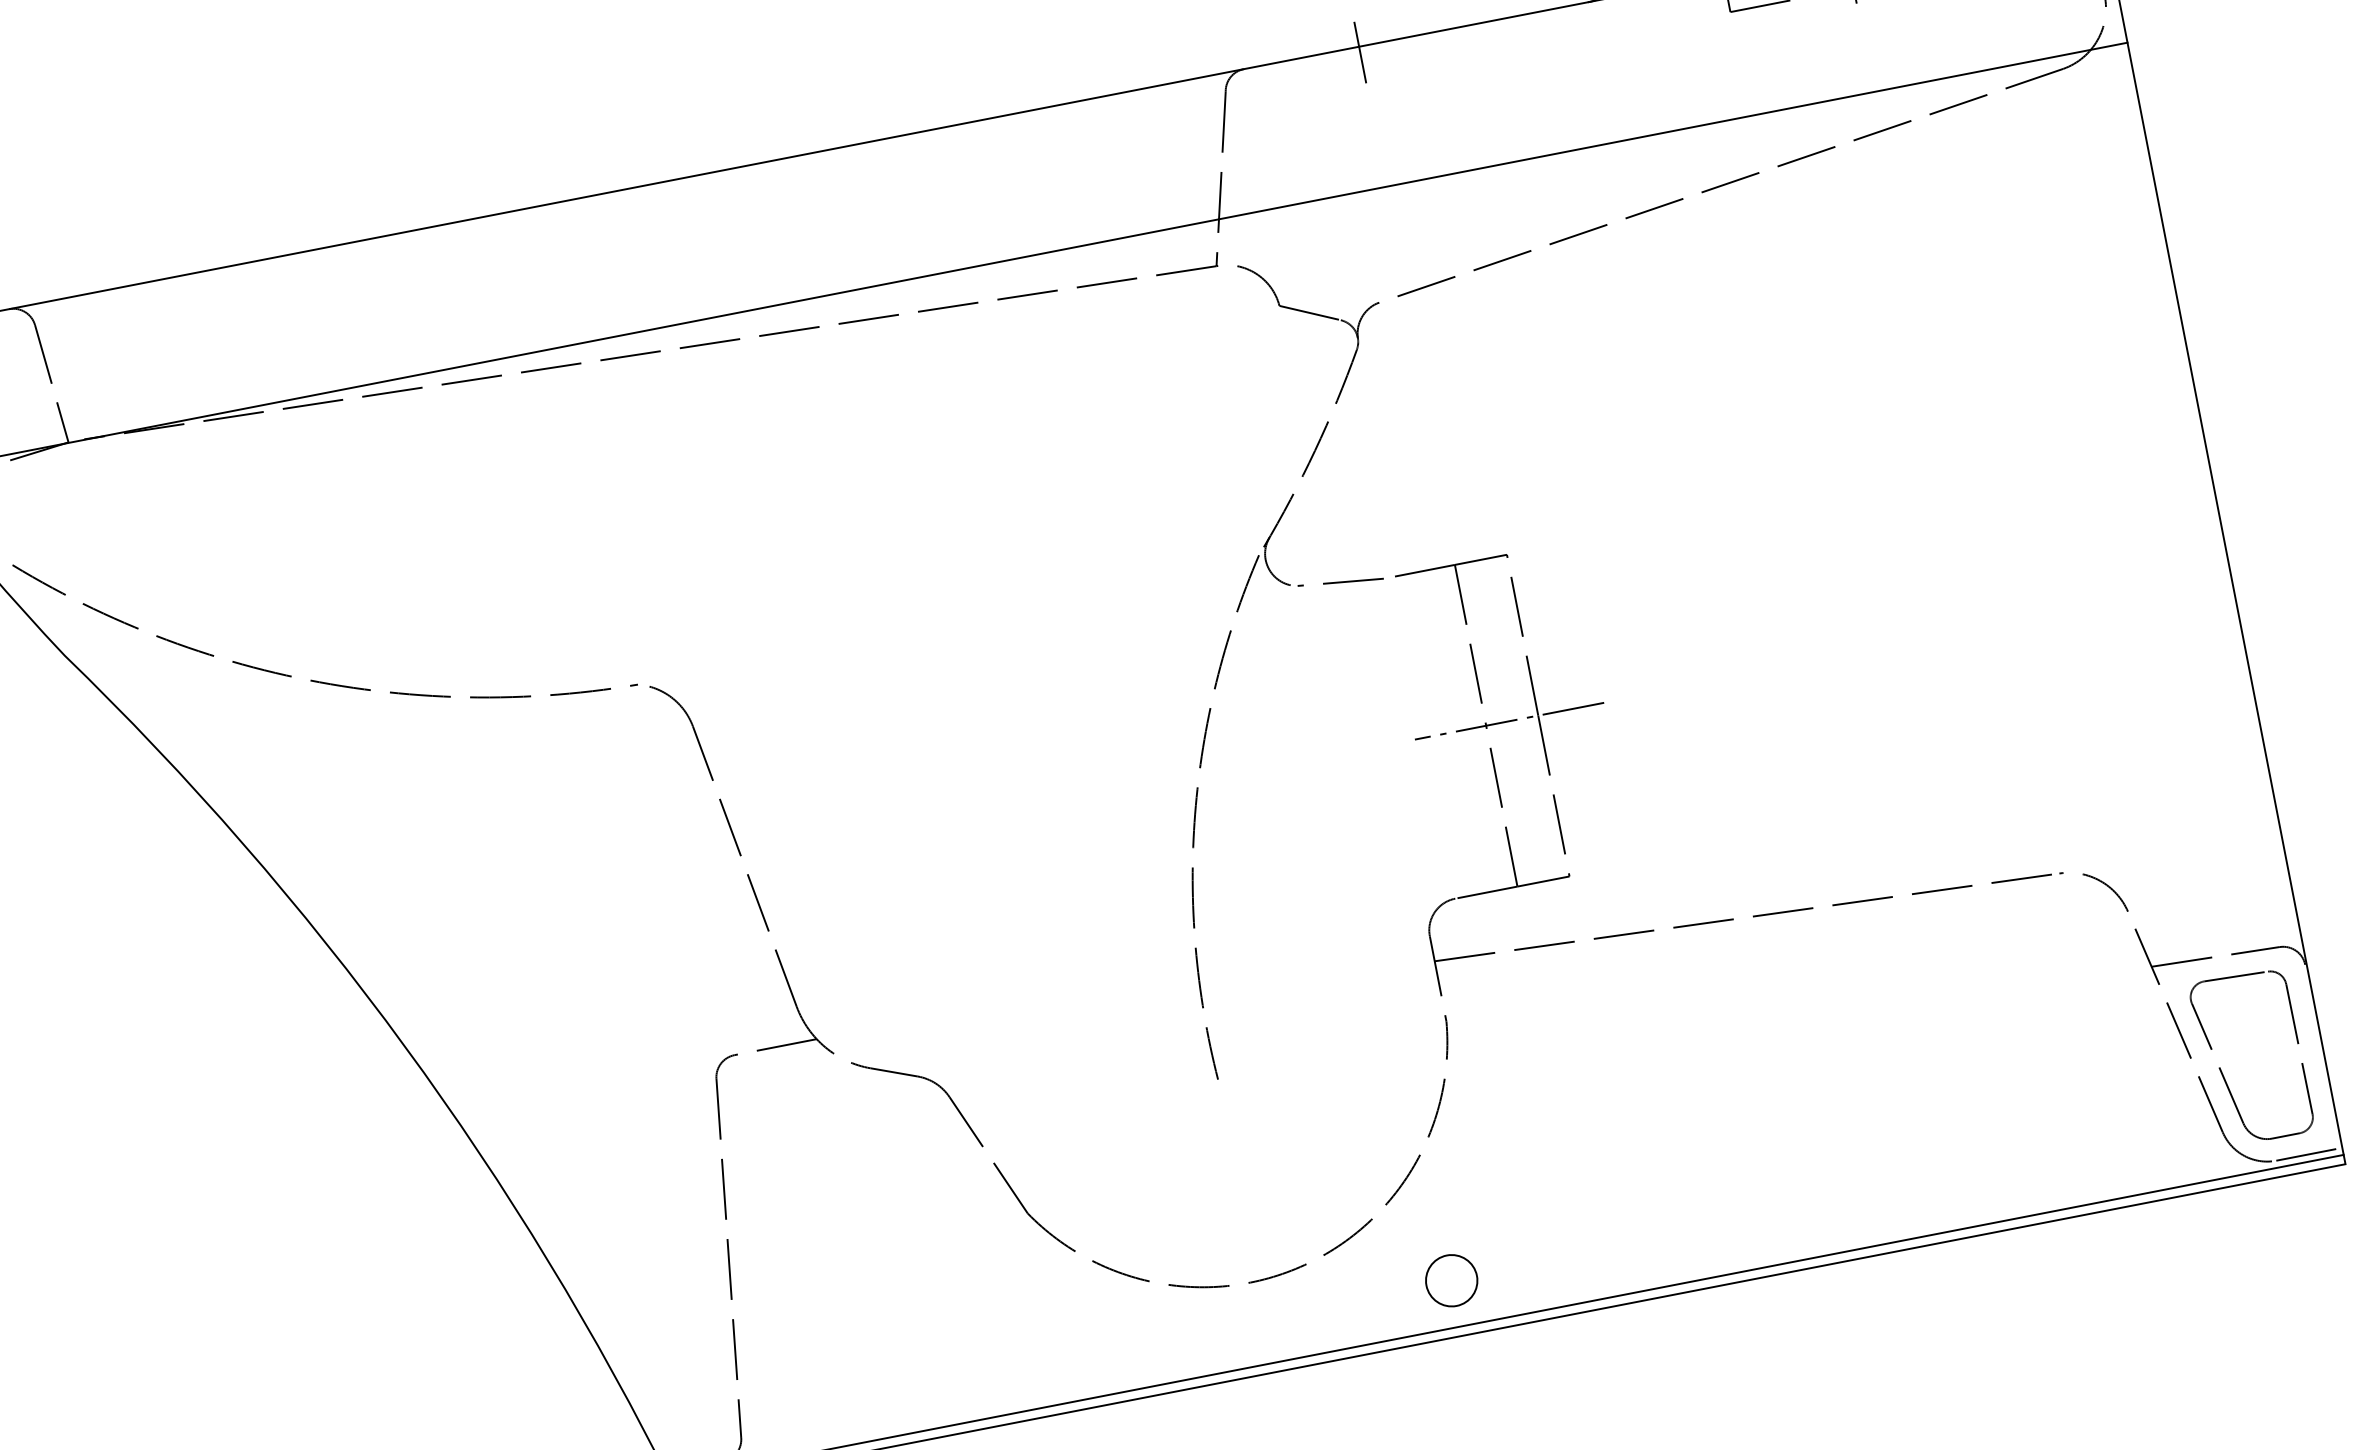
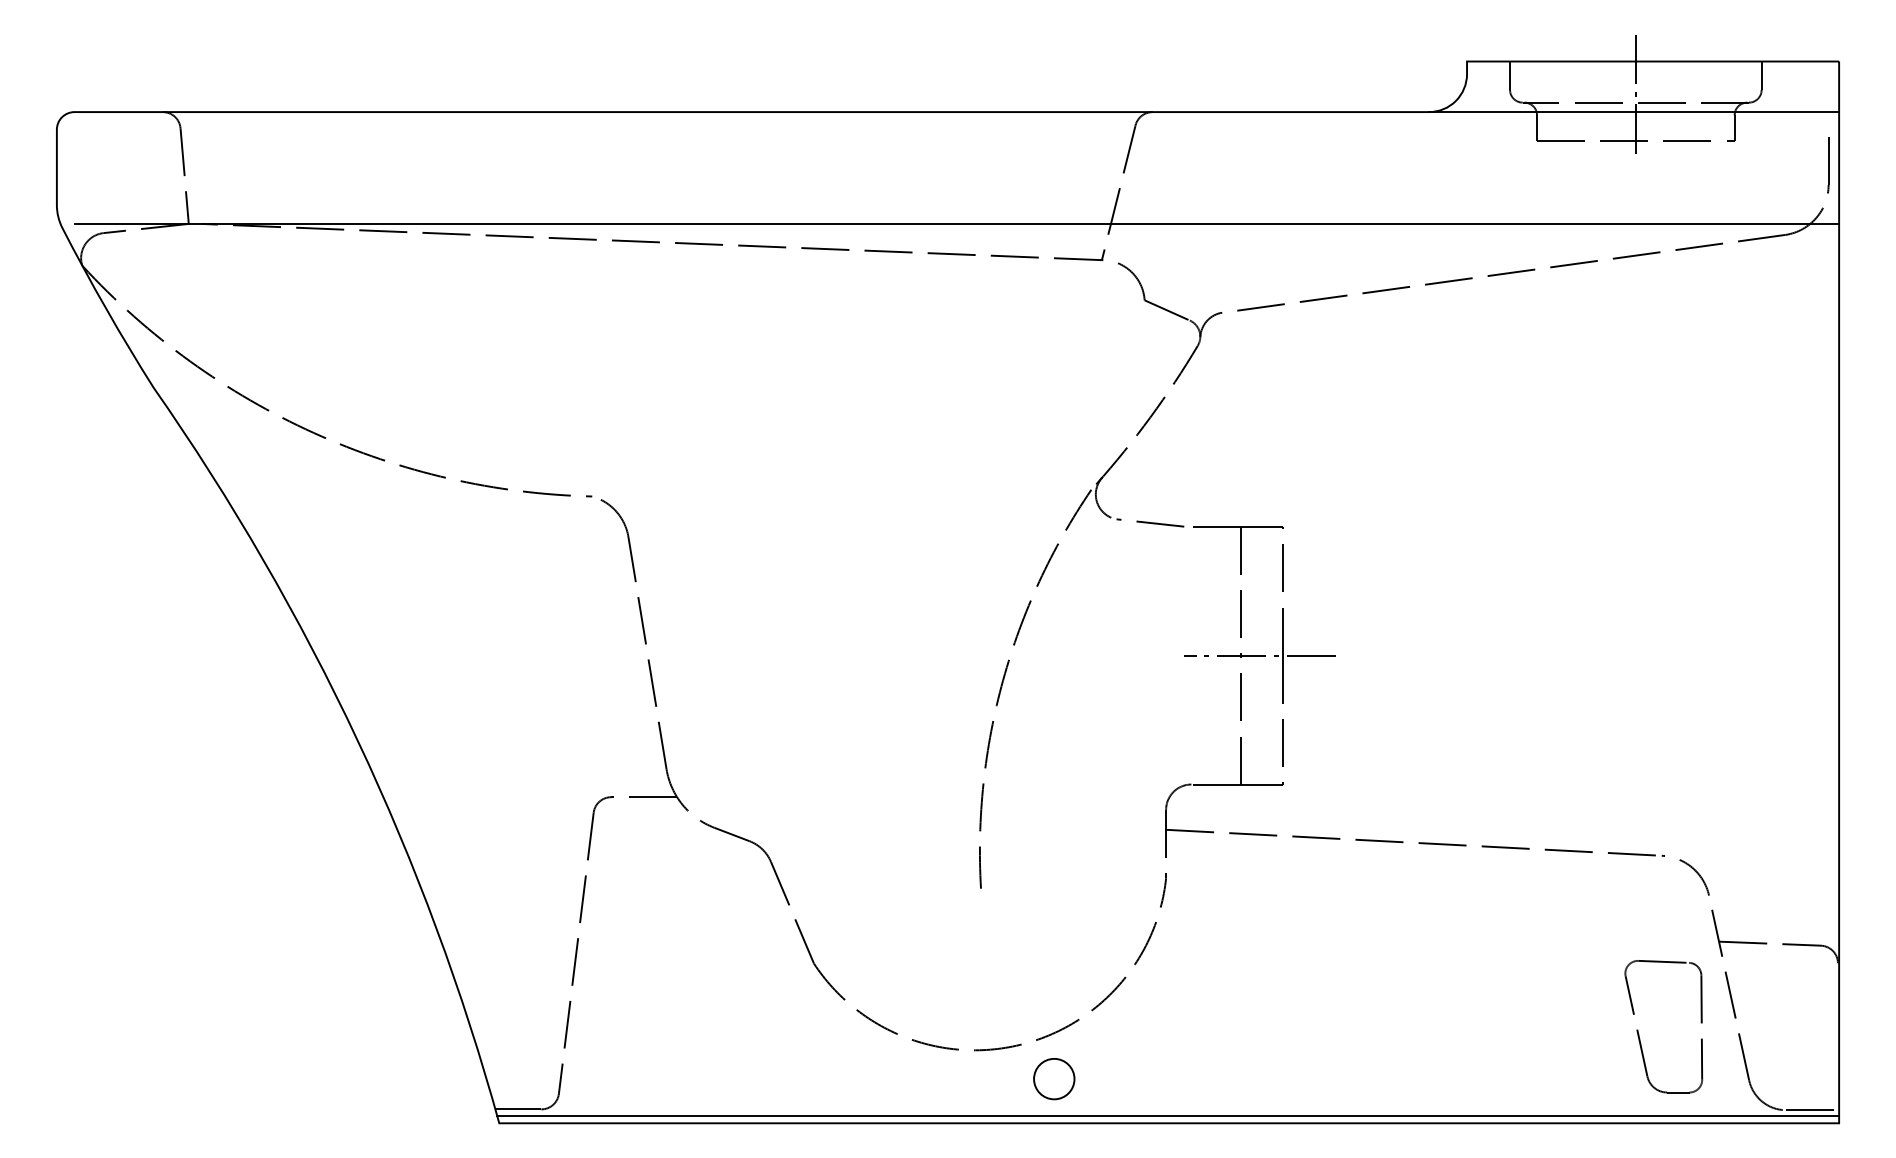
line: (1361, 53) -> (1245, 117), removed
part: (2220, 1067) -> (1638, 1029), moved
circle: (1452, 1281) -> (1054, 1079), moved

